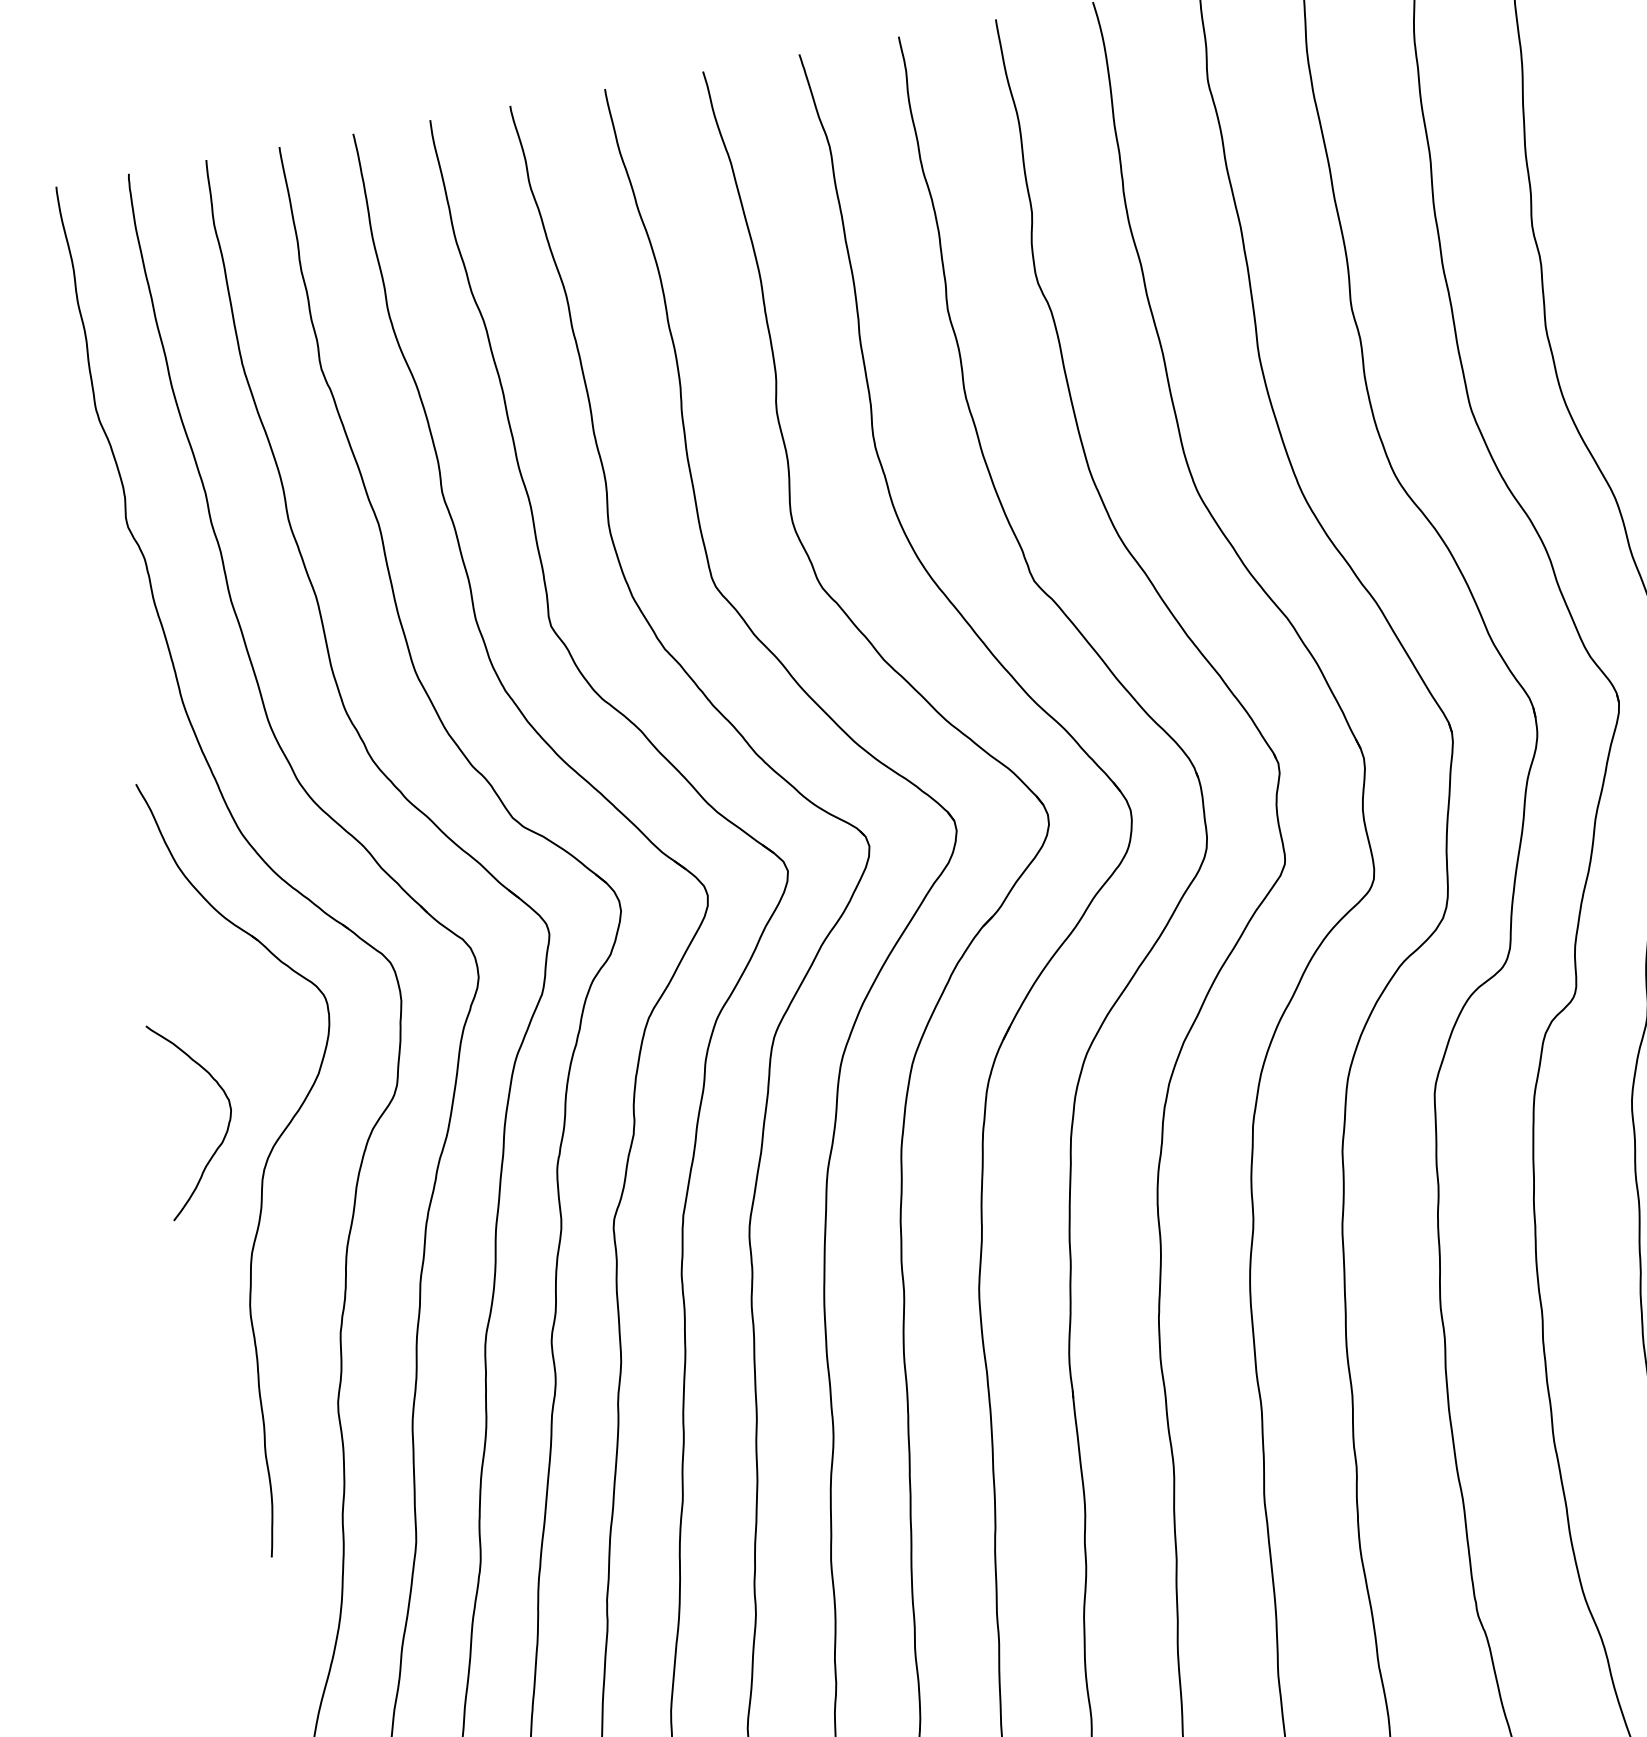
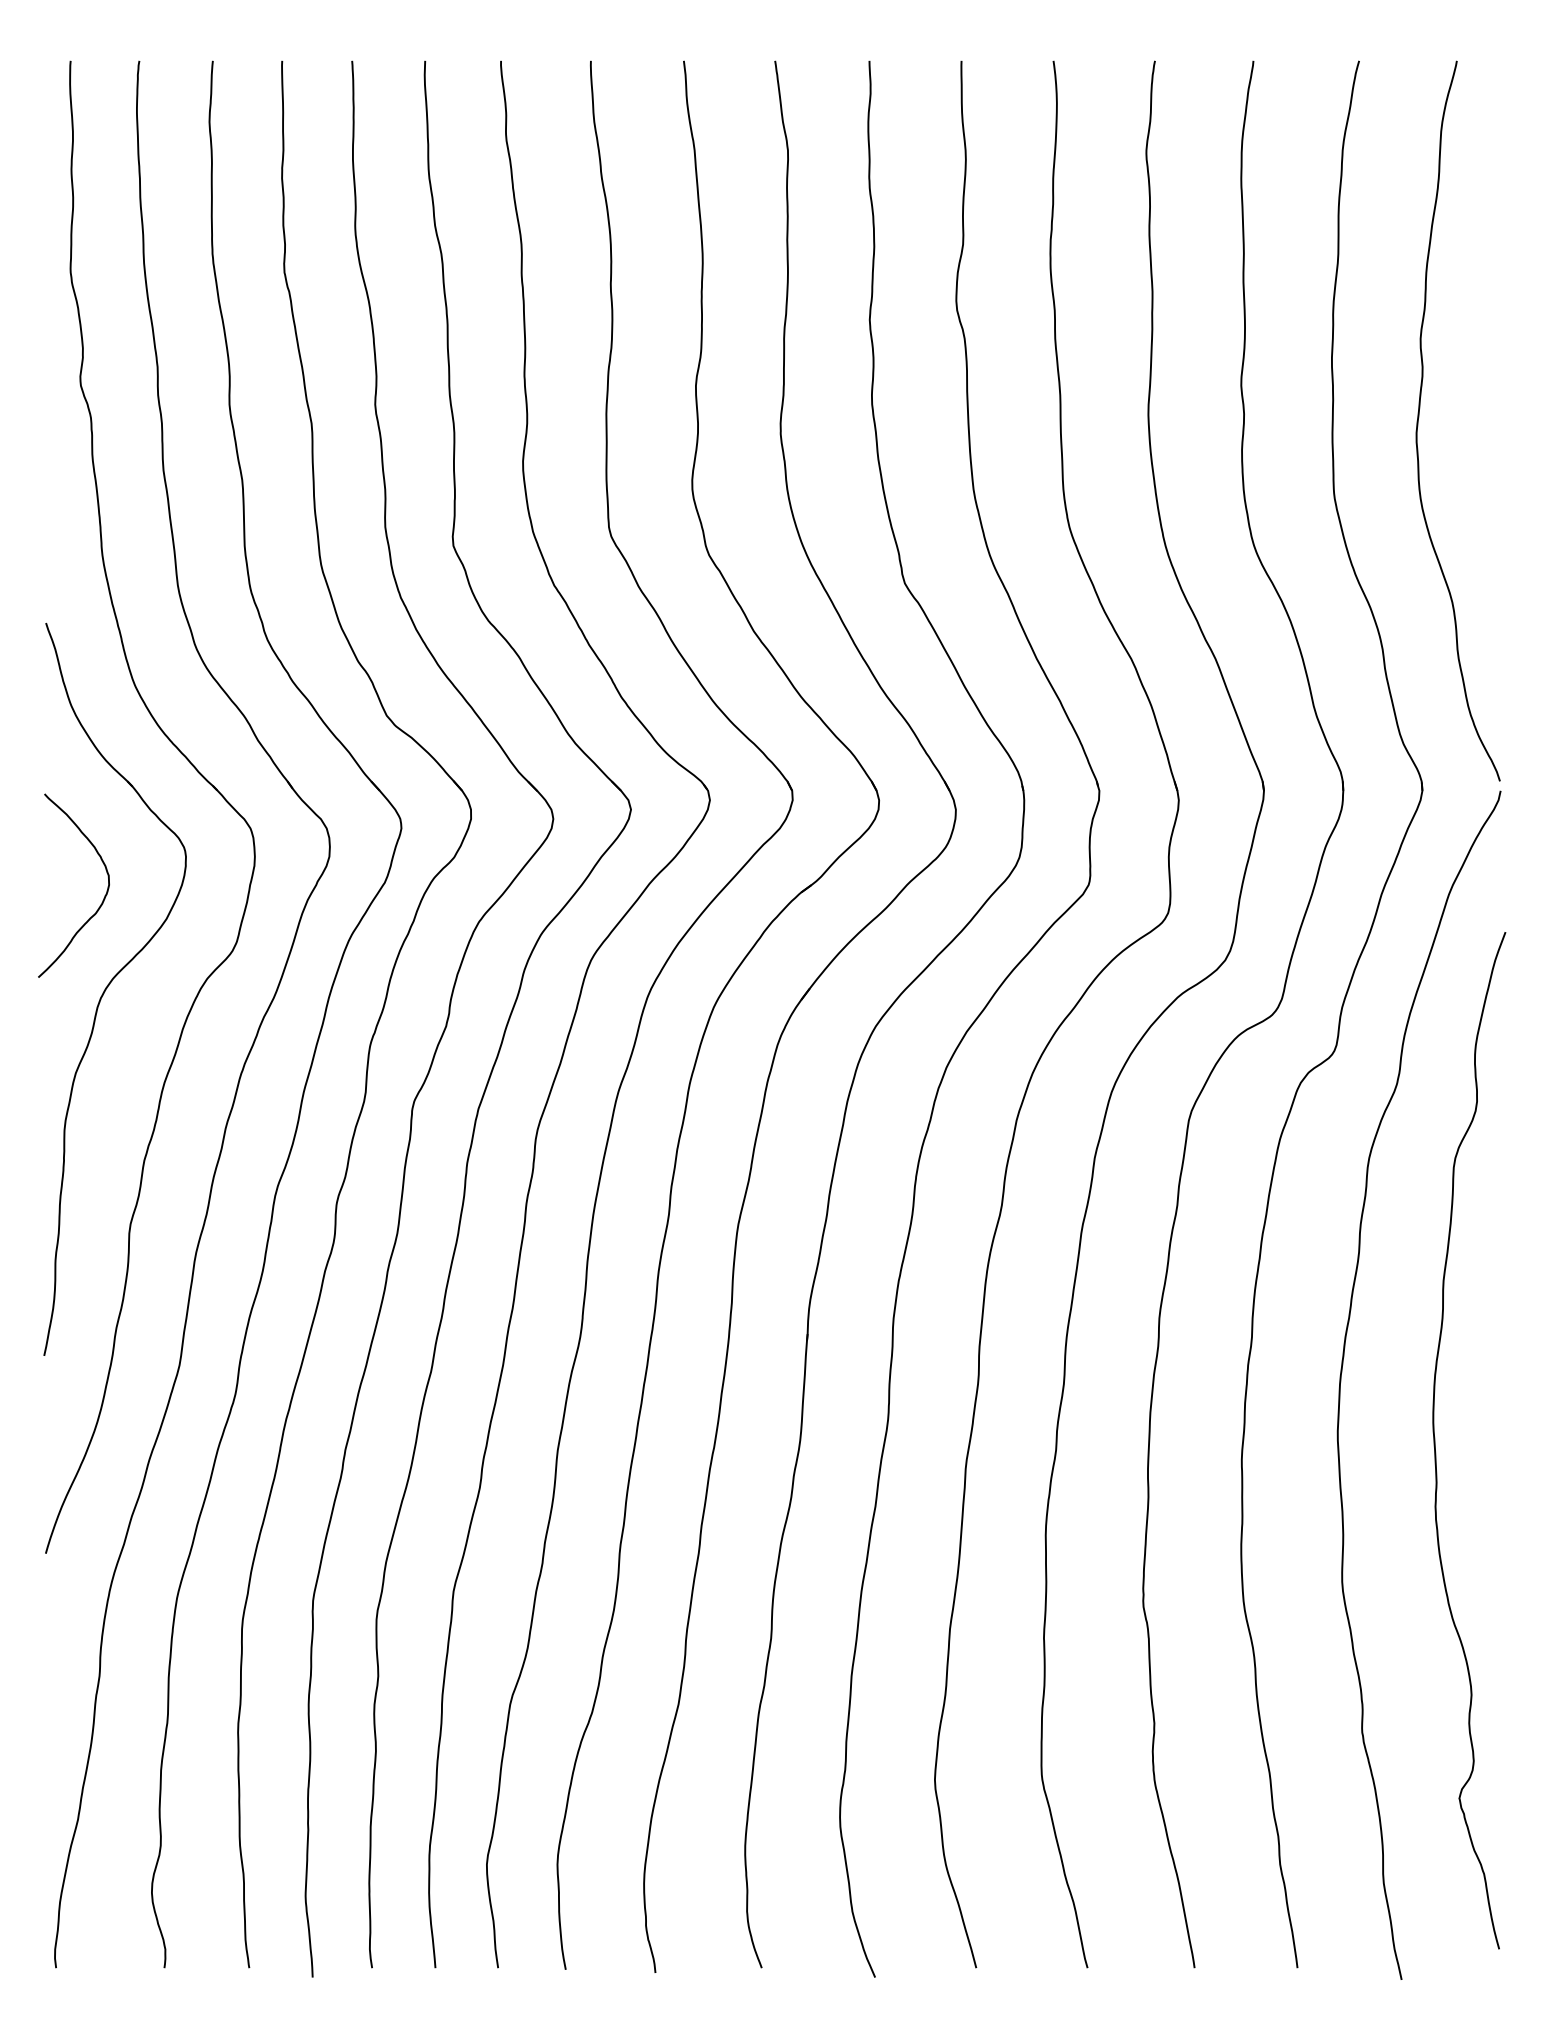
curve: (228, 1121) -> (104, 895), moved

